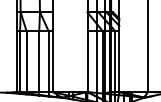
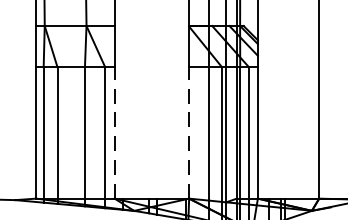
line: (53, 61) -> (115, 132), solid -> dashed
line: (87, 61) -> (189, 132), solid -> dashed

